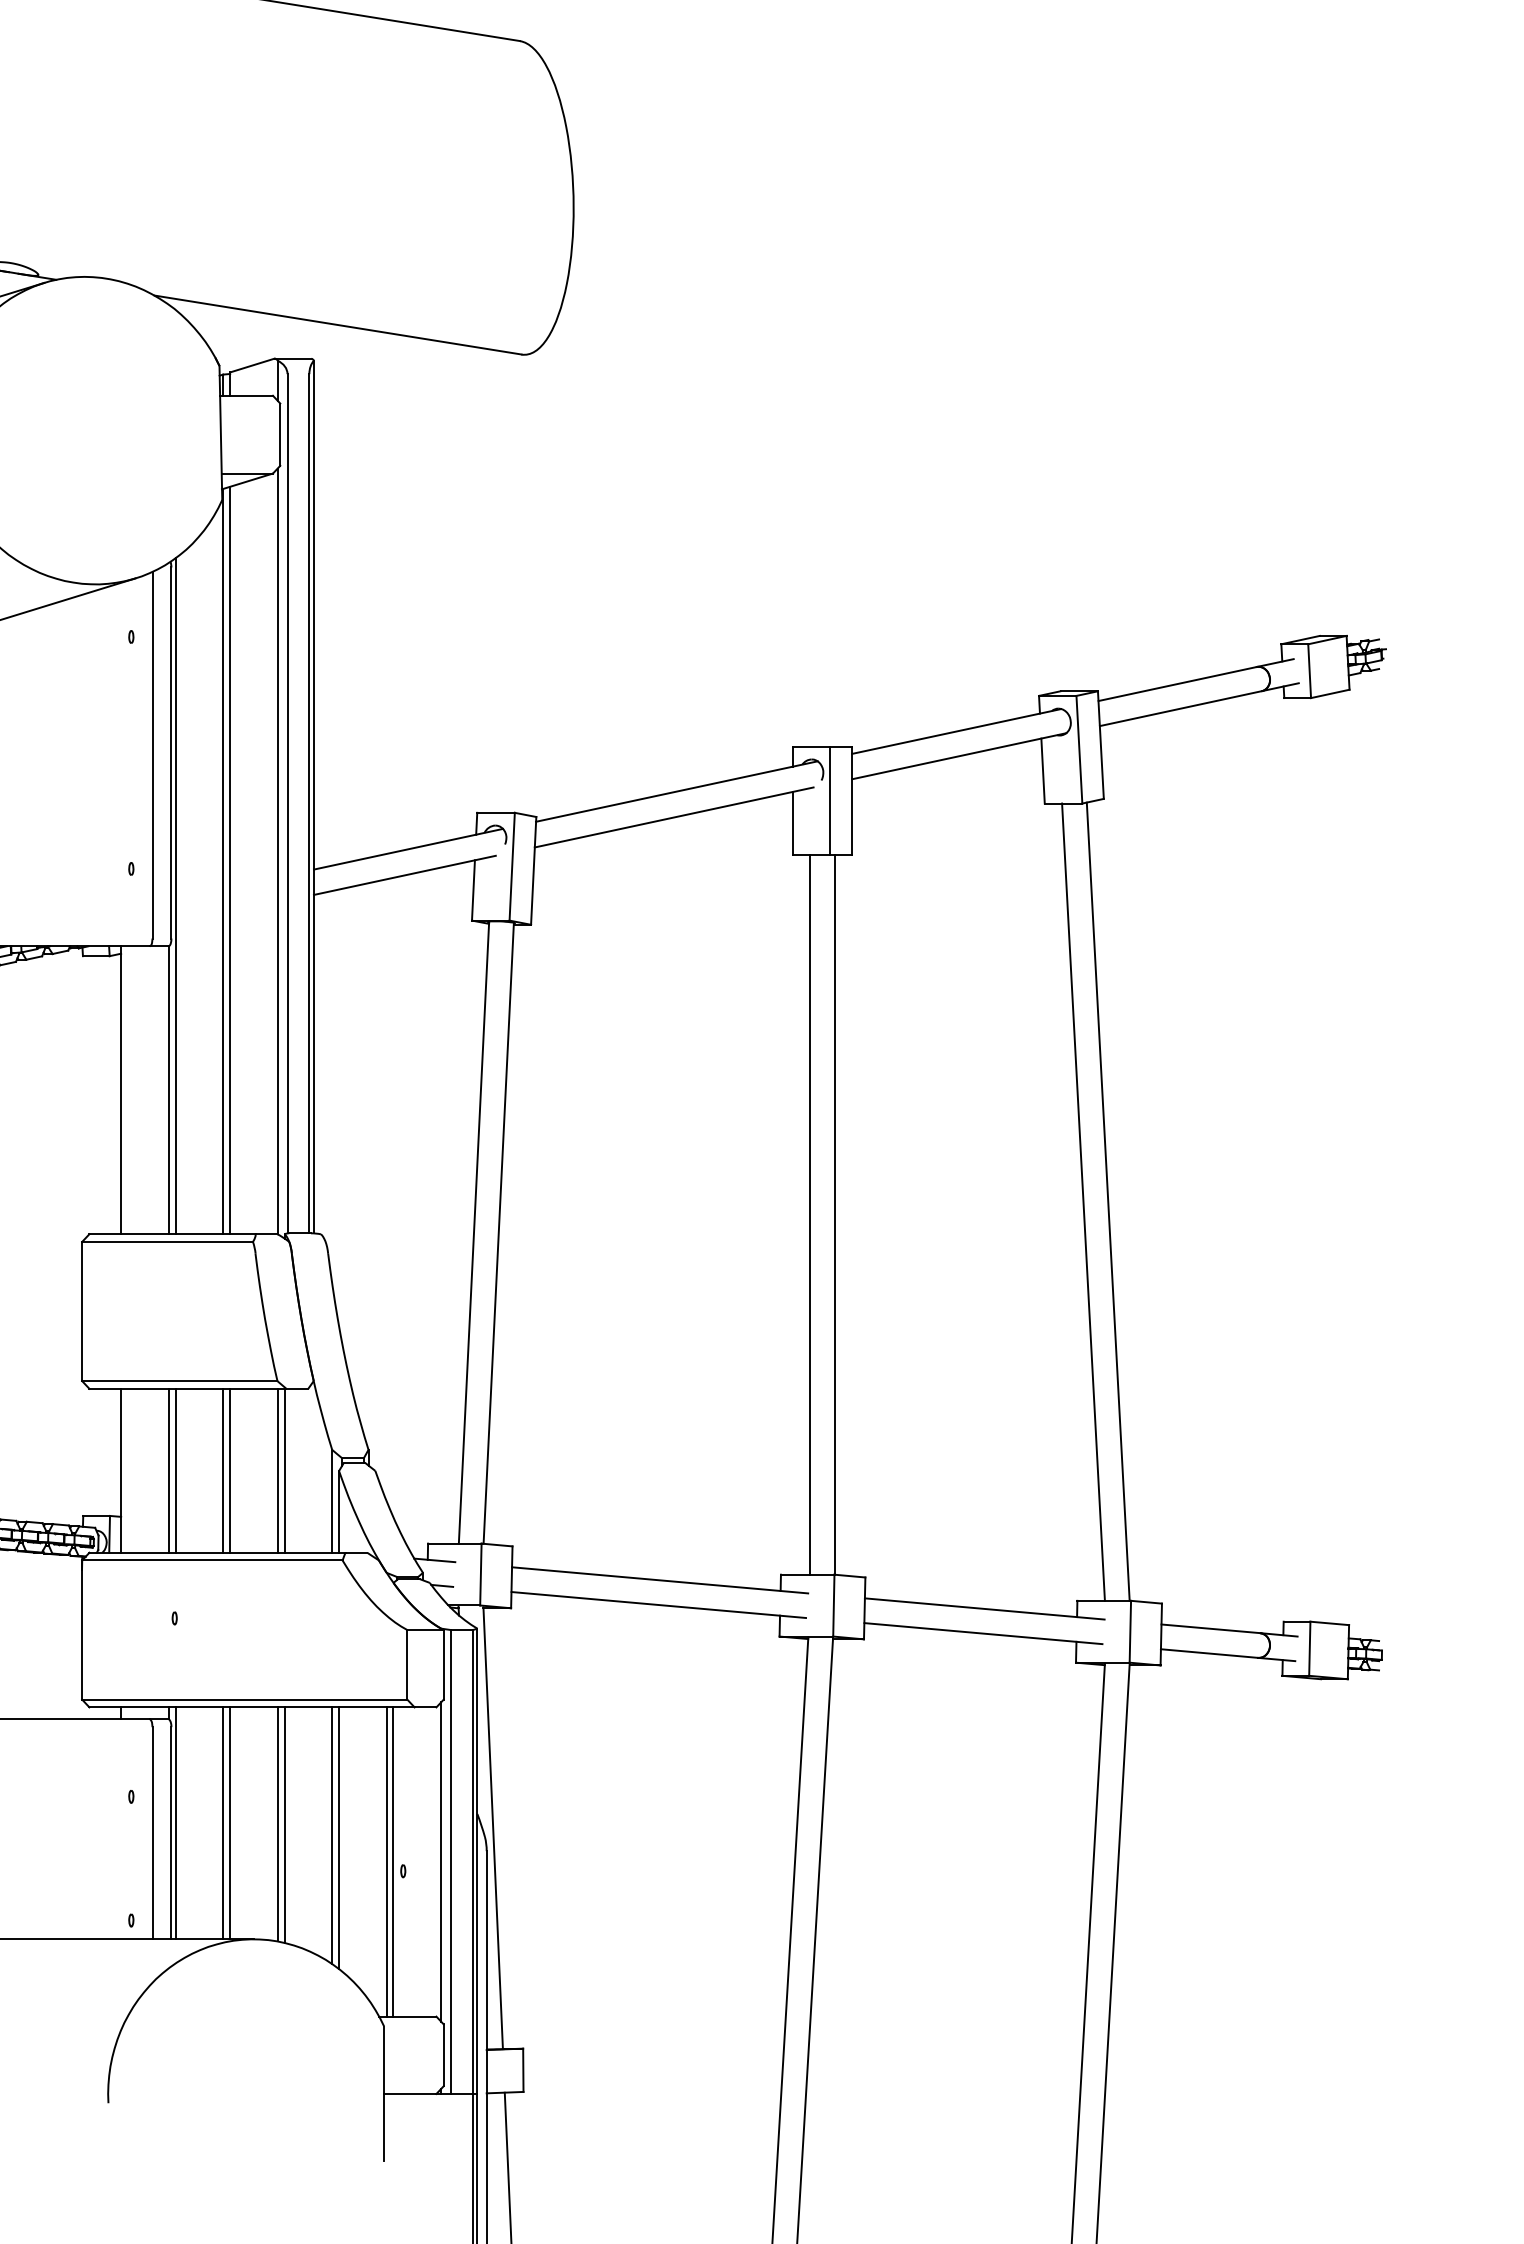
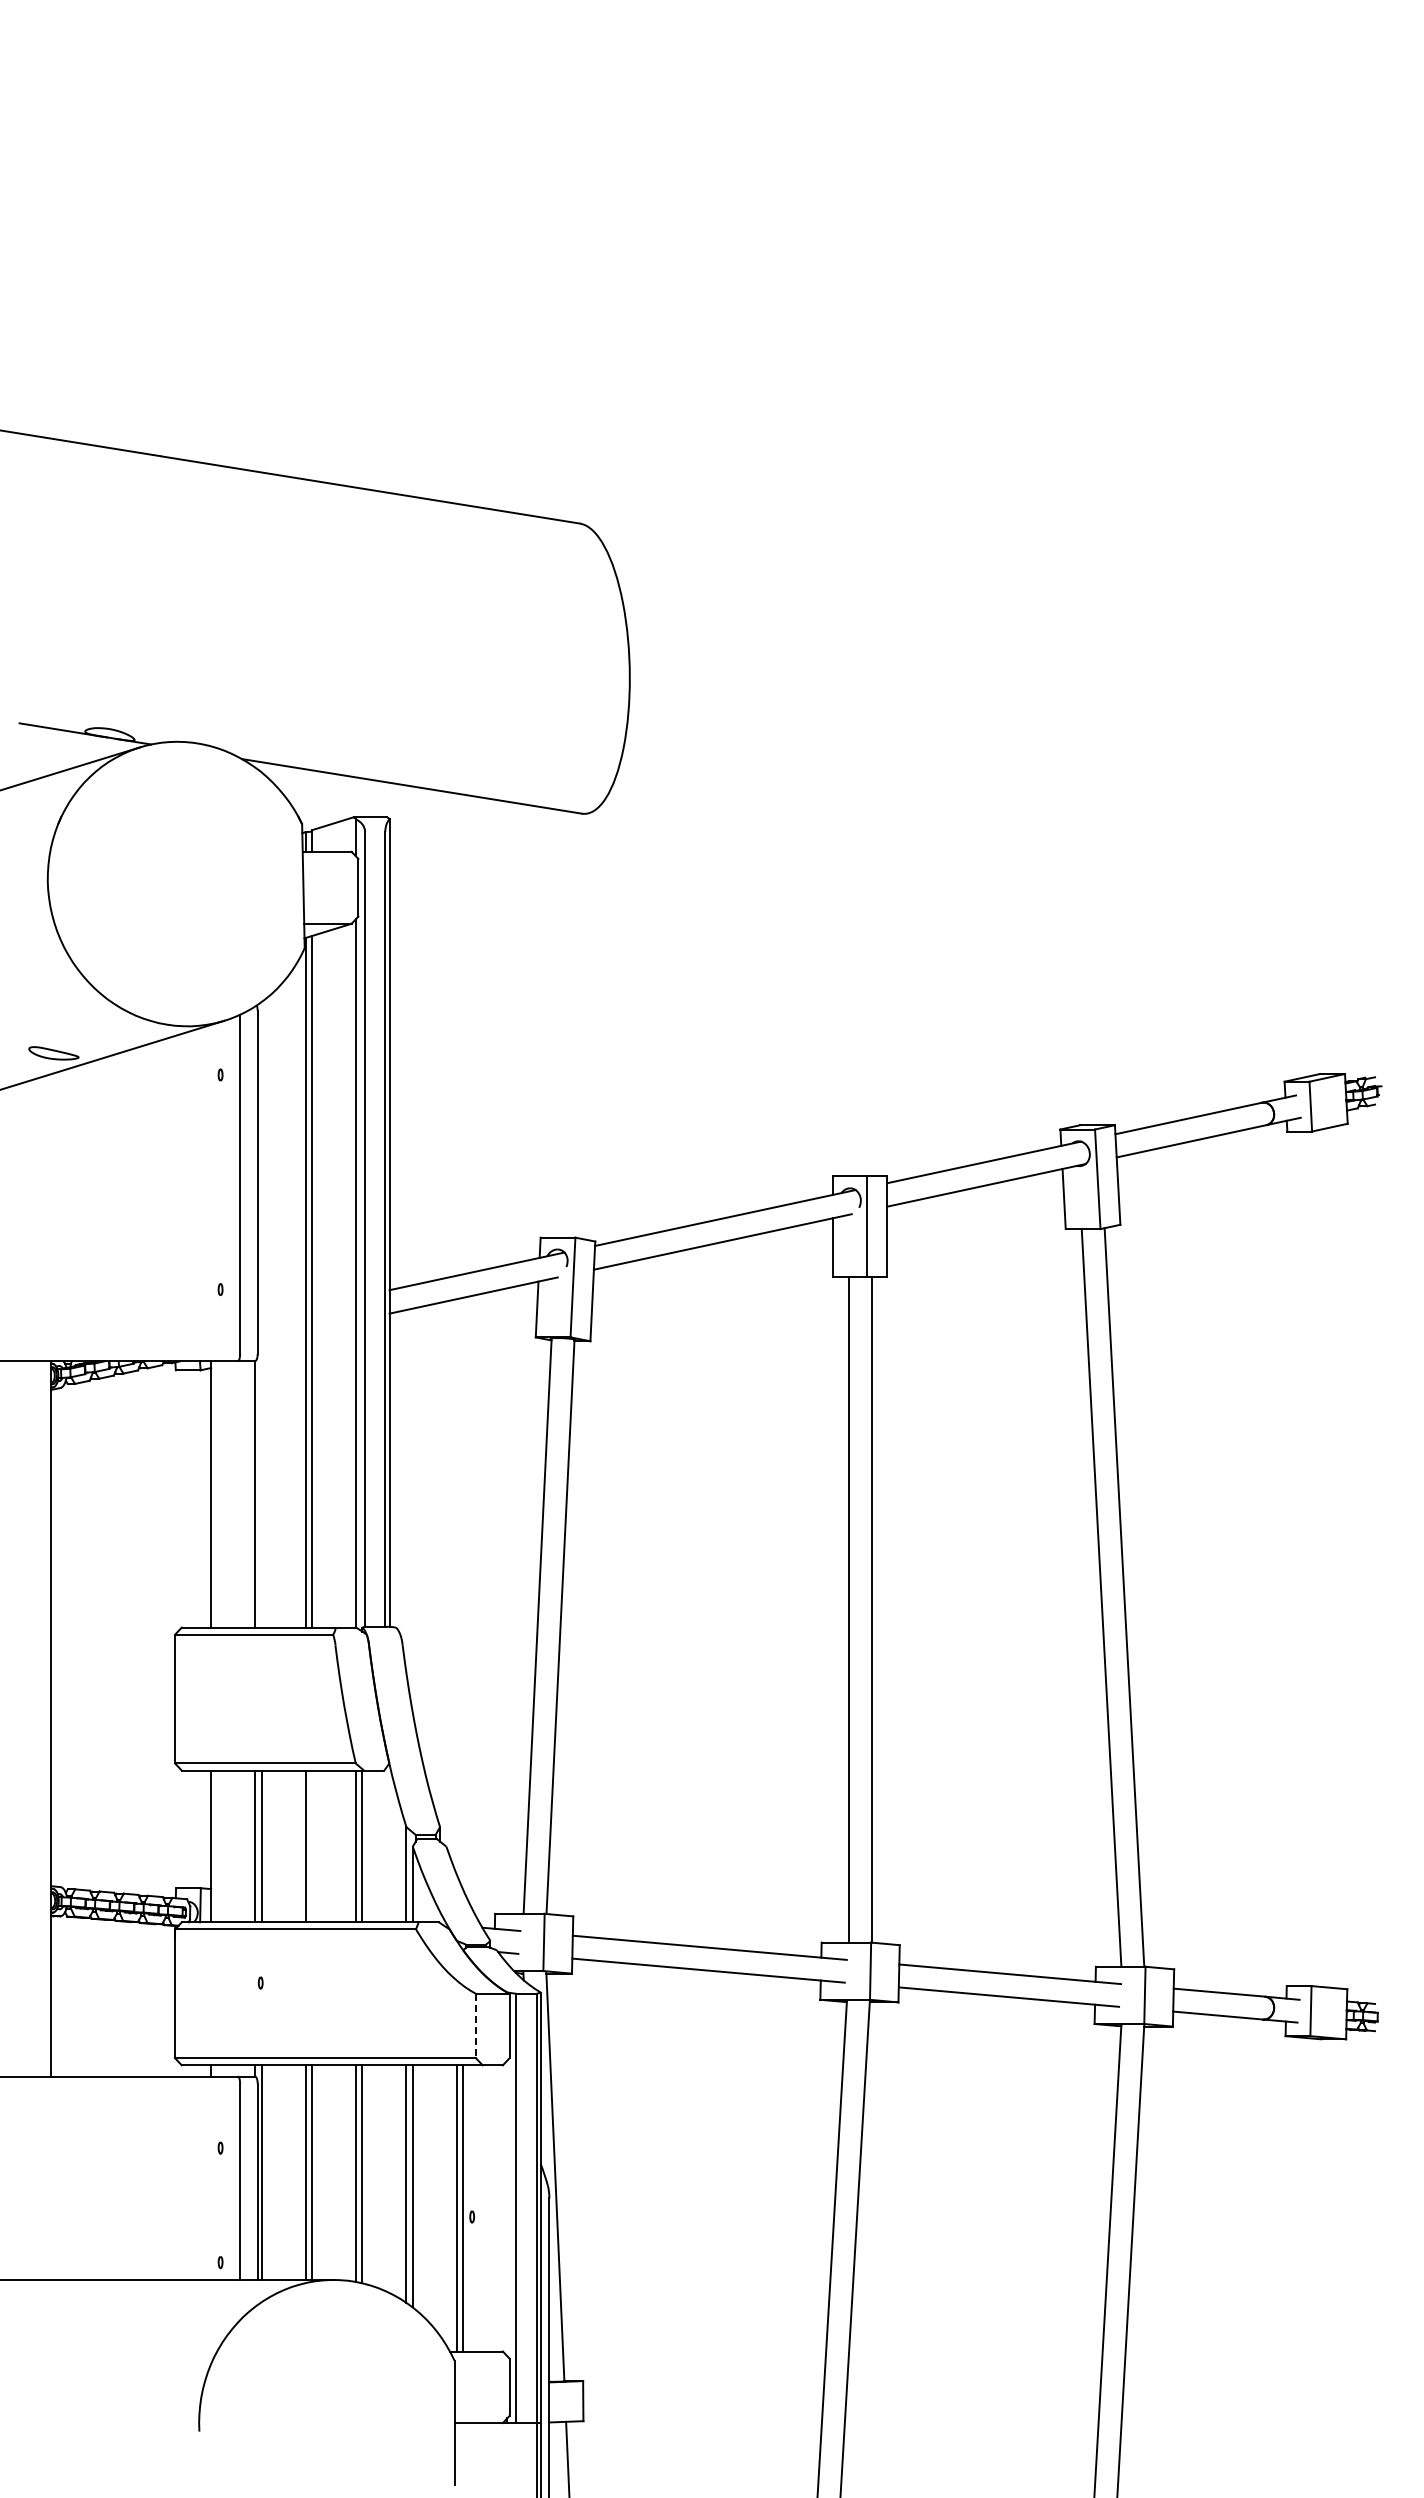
line: (175, 895) -> (261, 1314), removed
line: (230, 1470) -> (312, 1846), removed
line: (406, 1665) -> (475, 2026), solid -> dashed
line: (441, 1862) -> (507, 2208), removed

